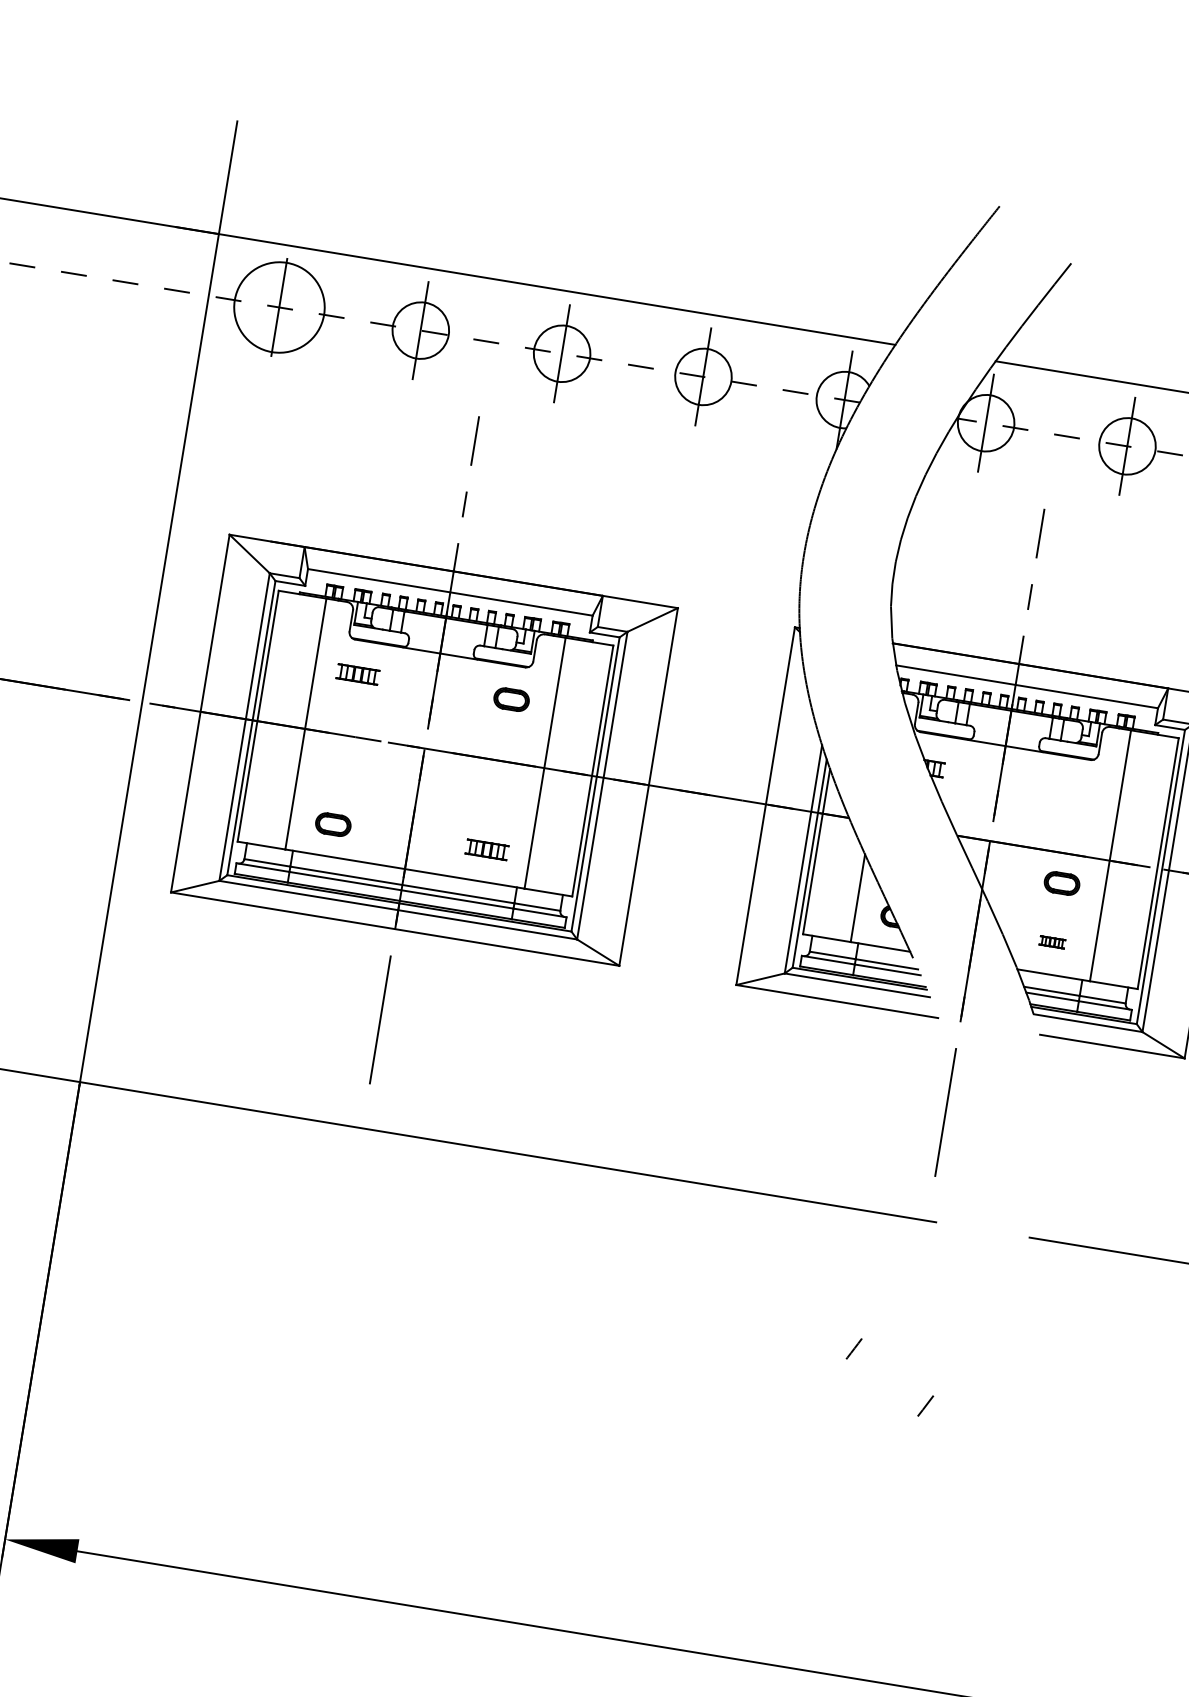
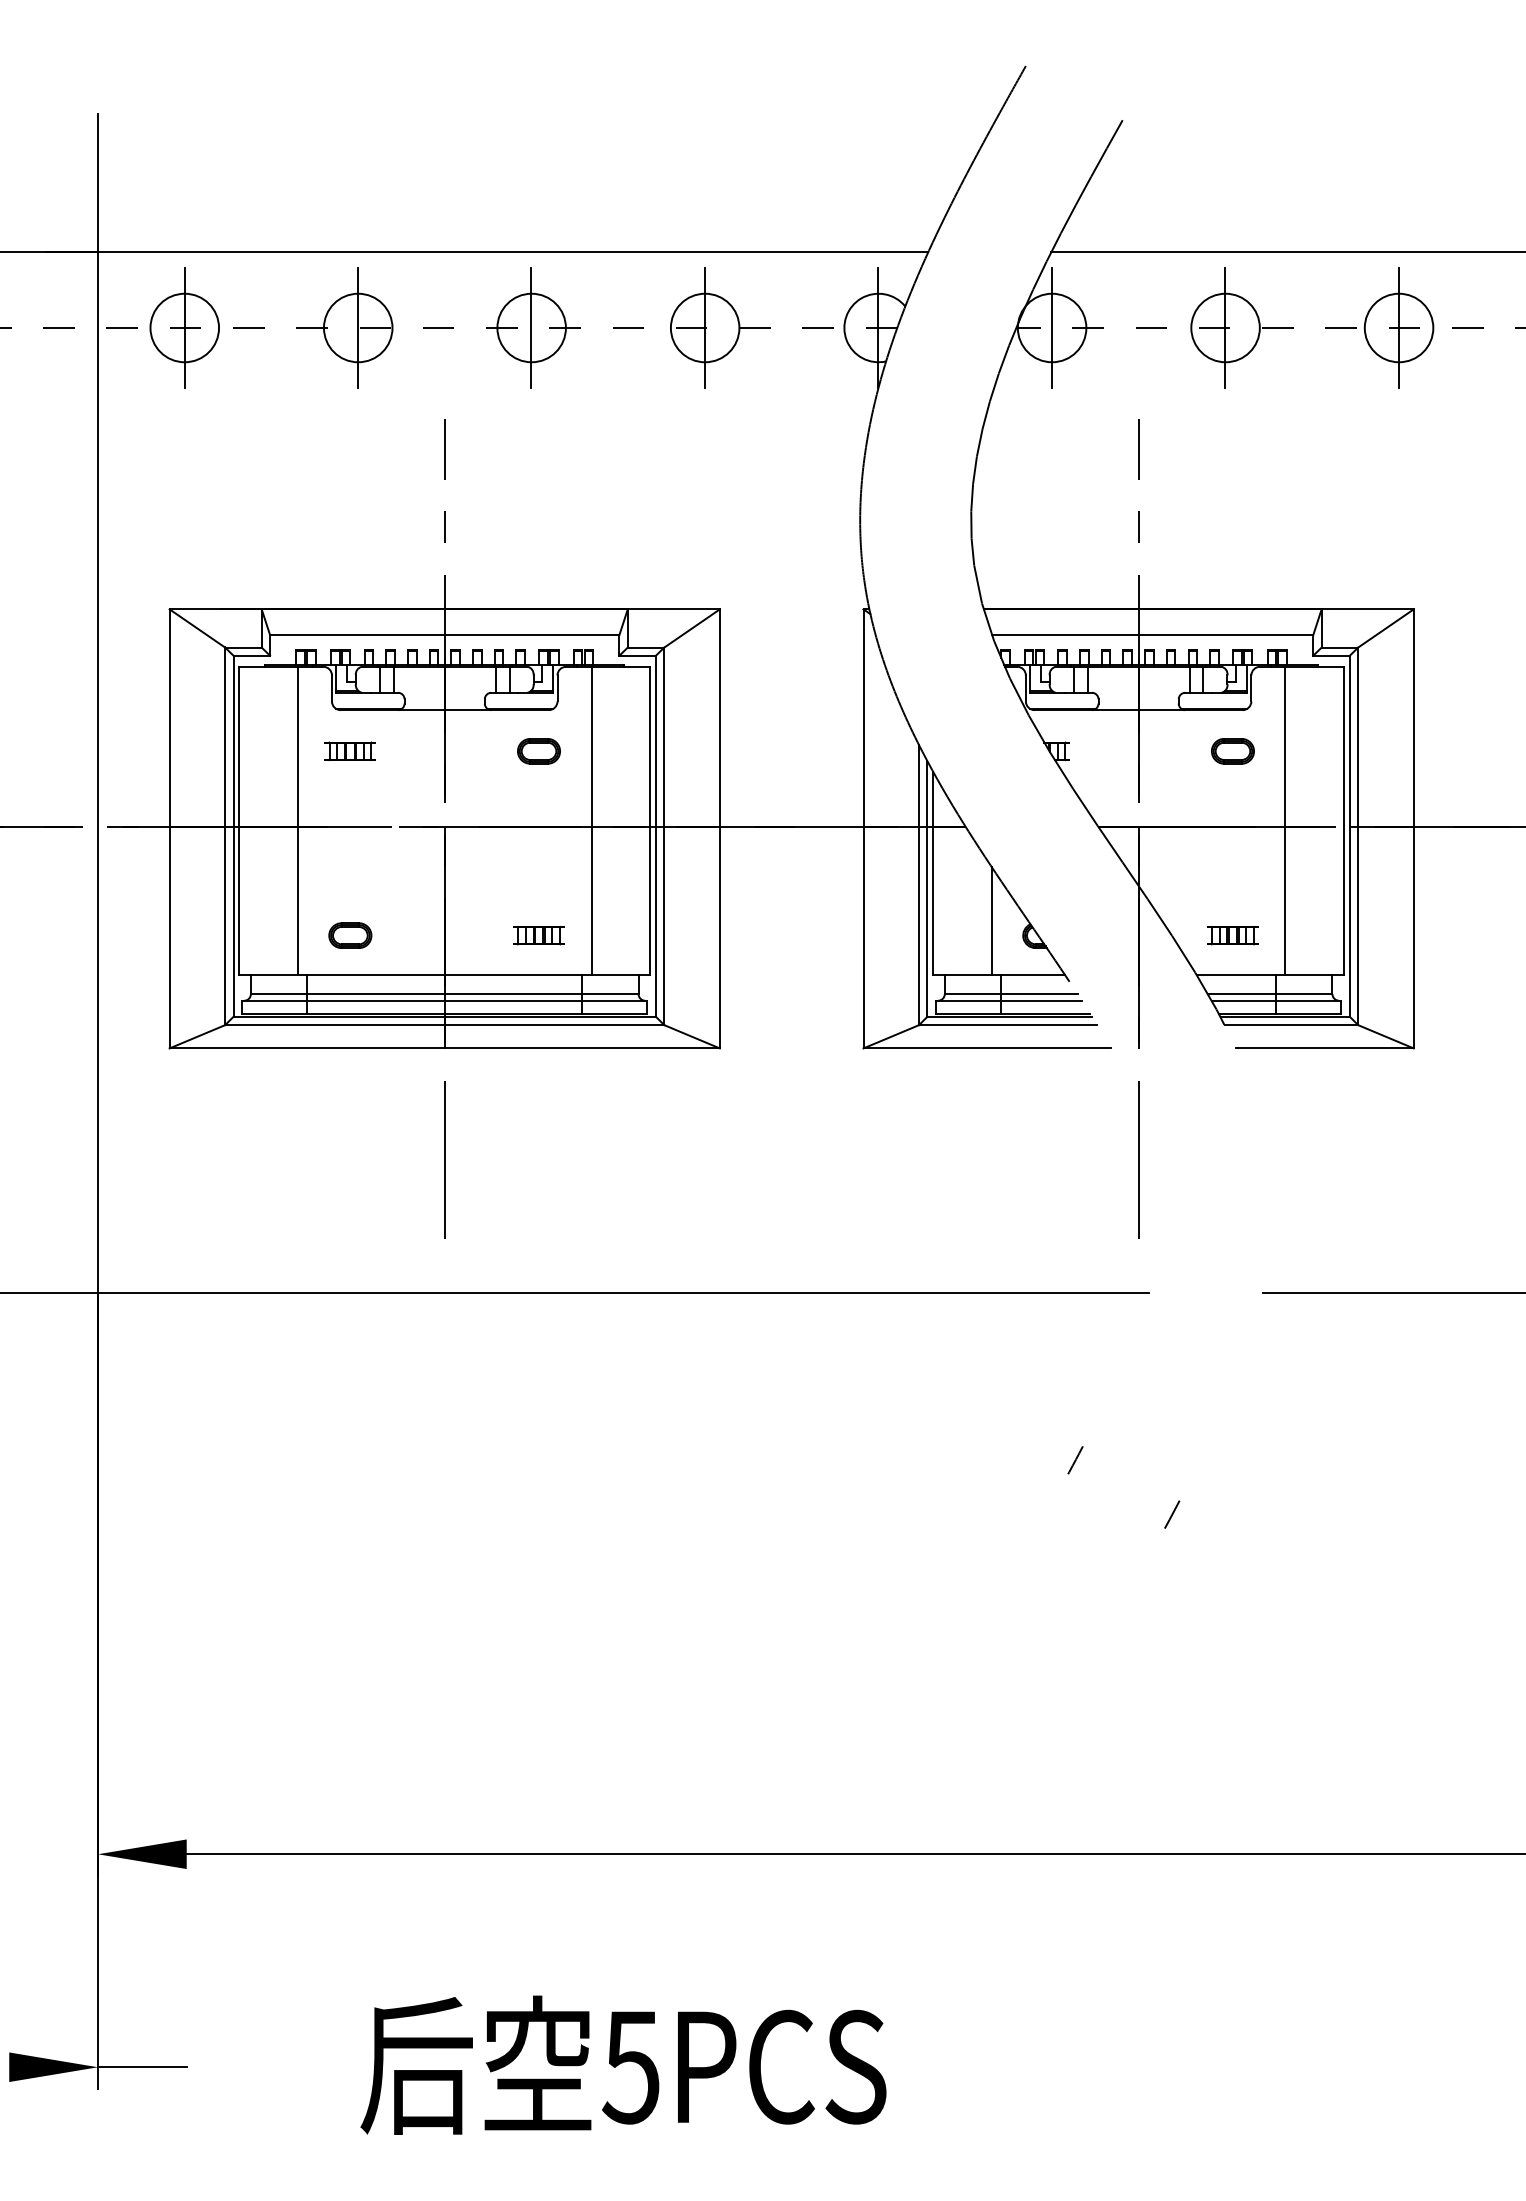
circle: (279, 307) -> (184, 327), size x0.62
part: (1061, 883) -> (1232, 751), moved
part: (1052, 942) -> (1232, 935), size x1.67

